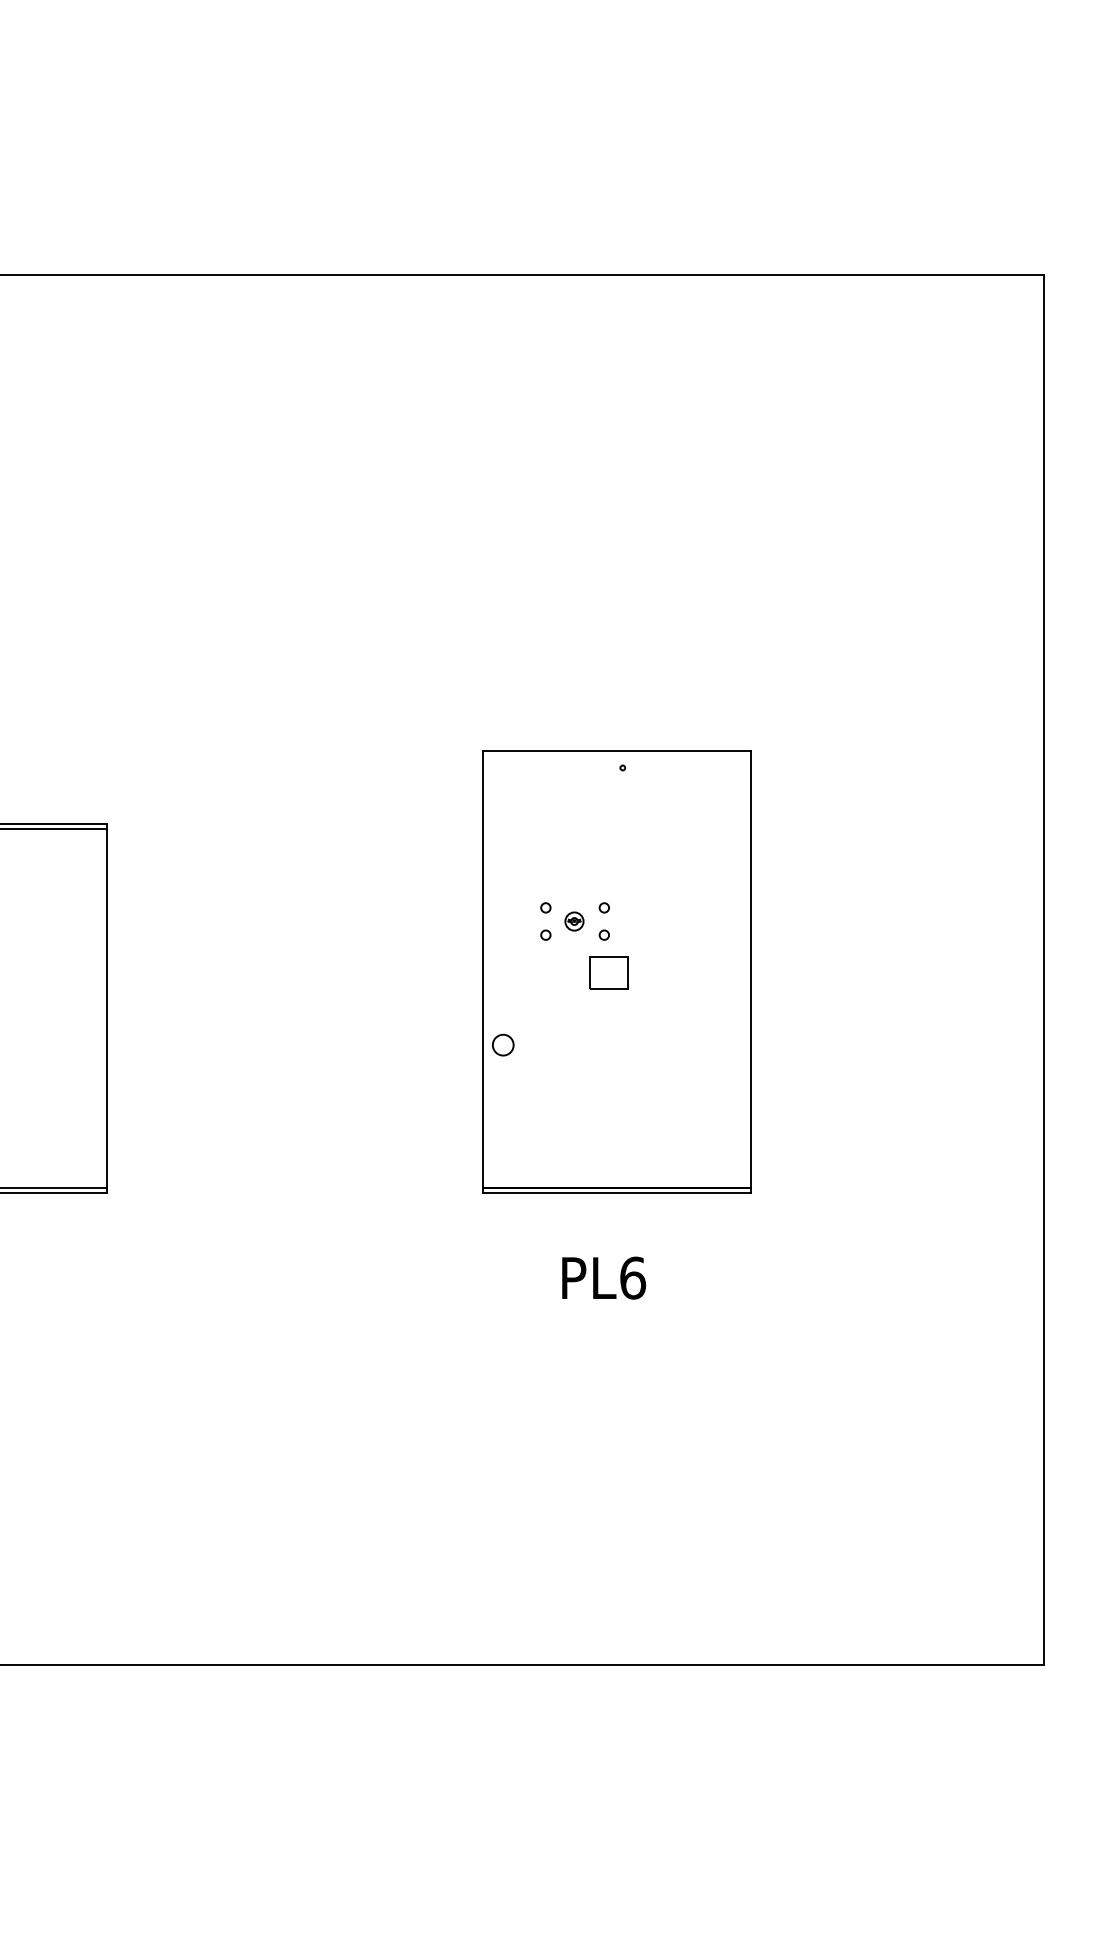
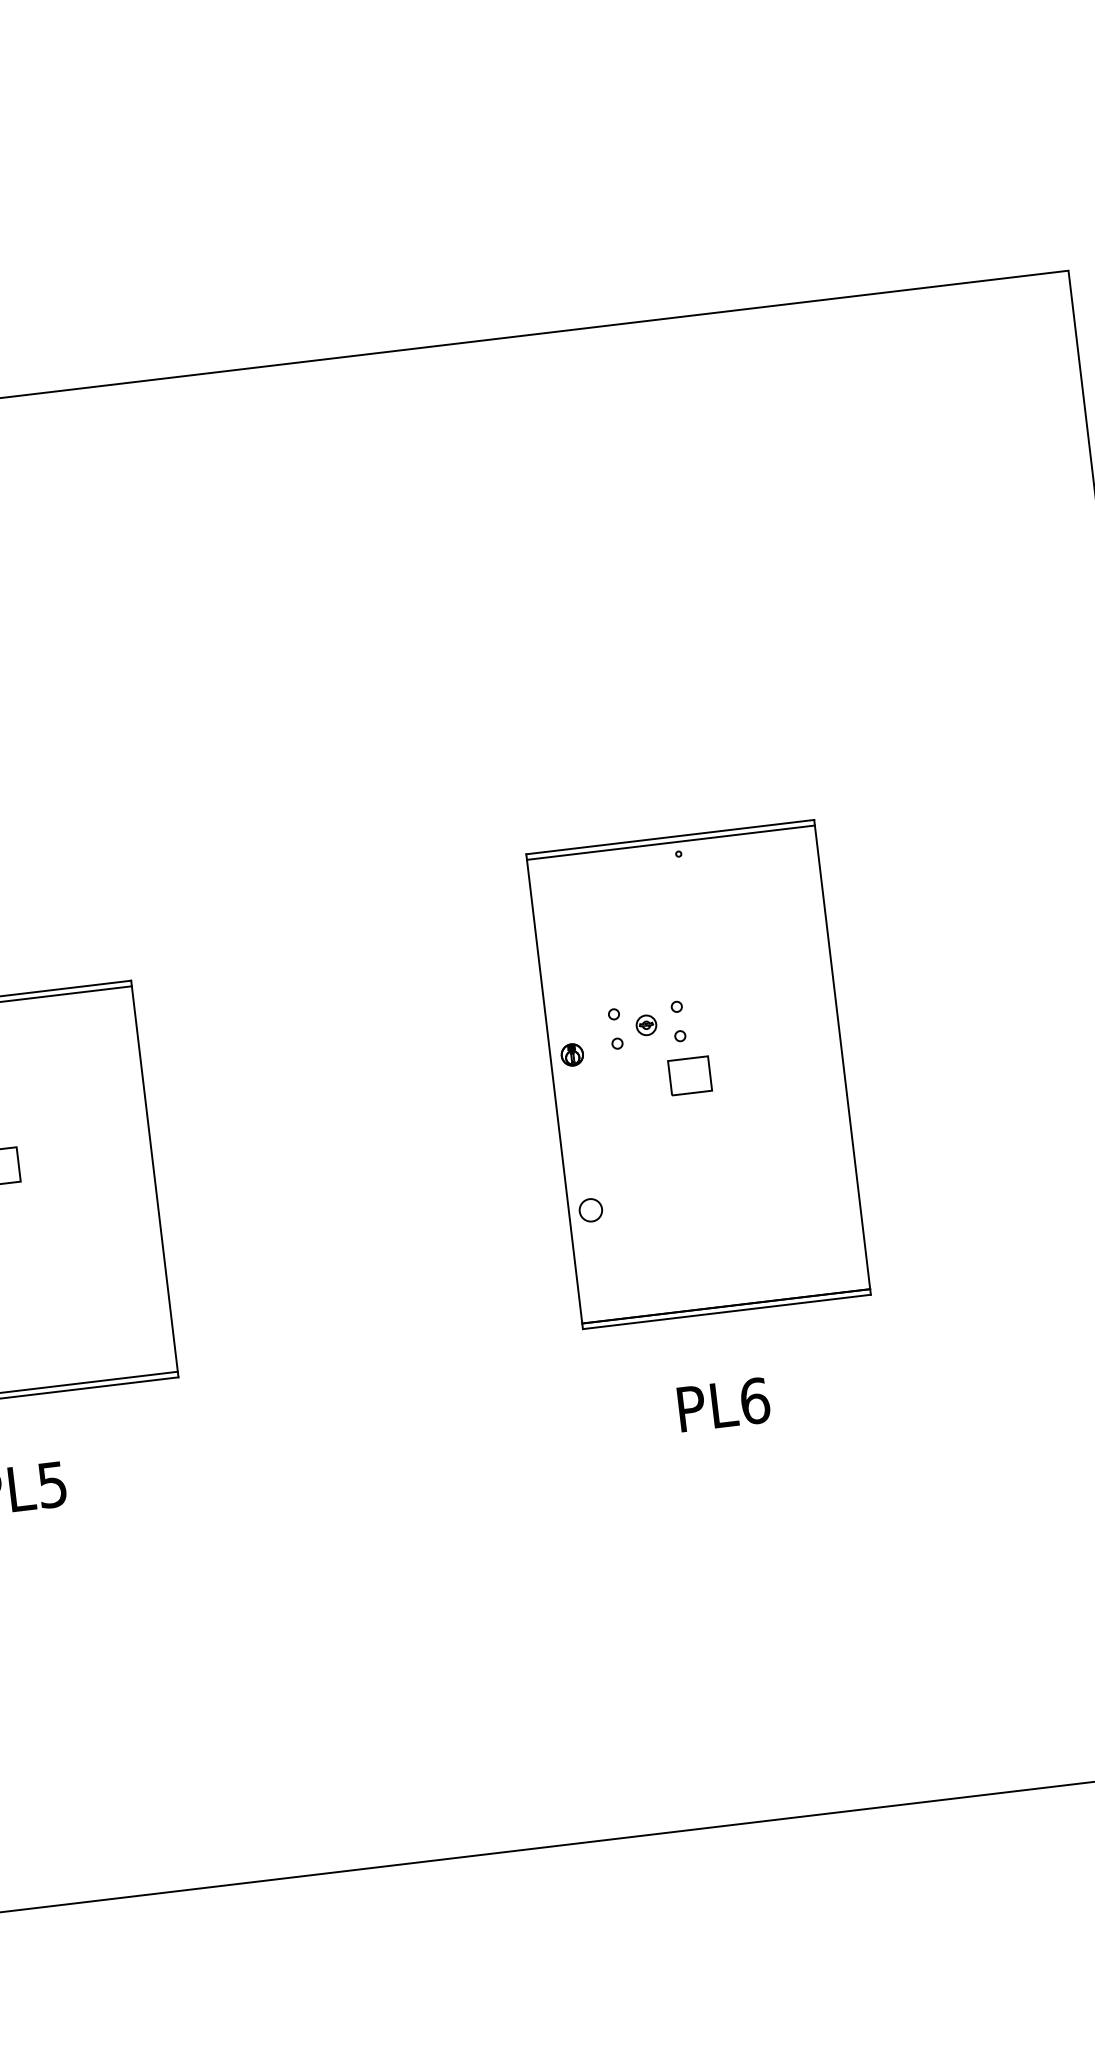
line: (616, 756) -> (670, 842), added
part: (503, 940) -> (572, 1054), added
circle: (503, 1044) -> (591, 1209), moved

